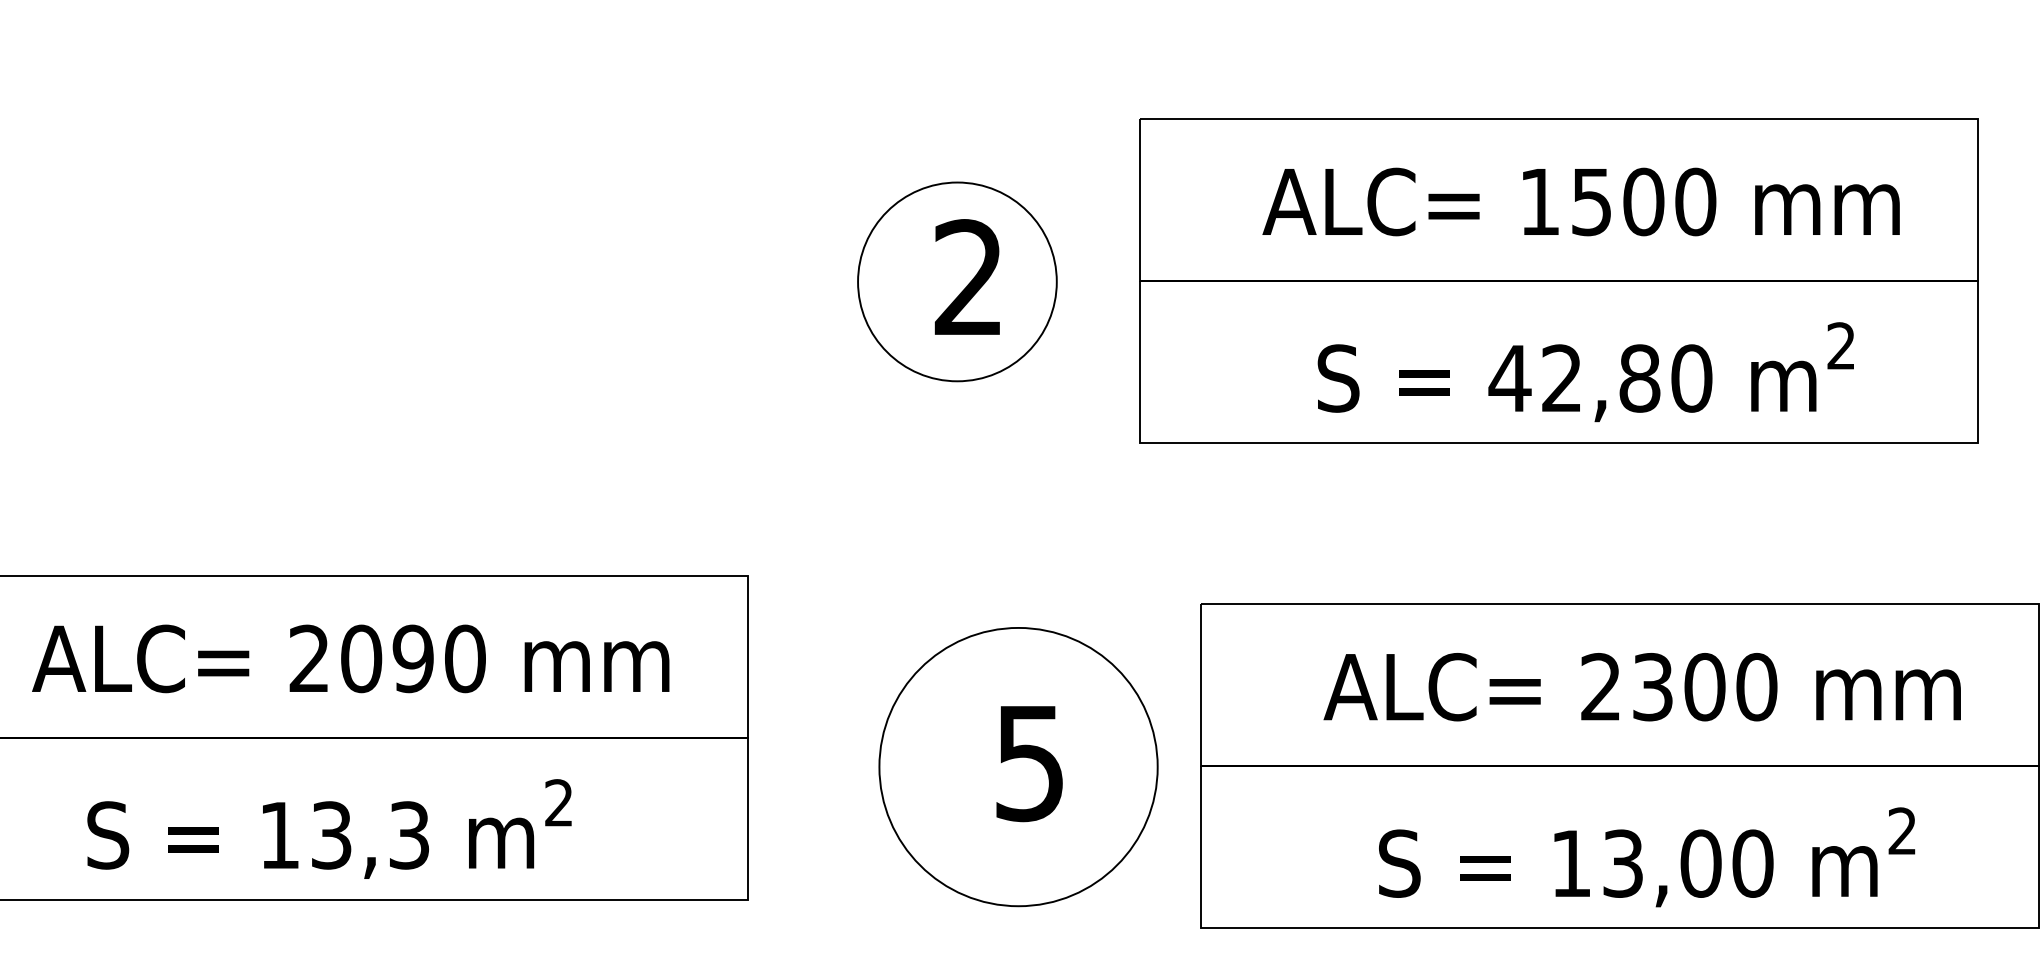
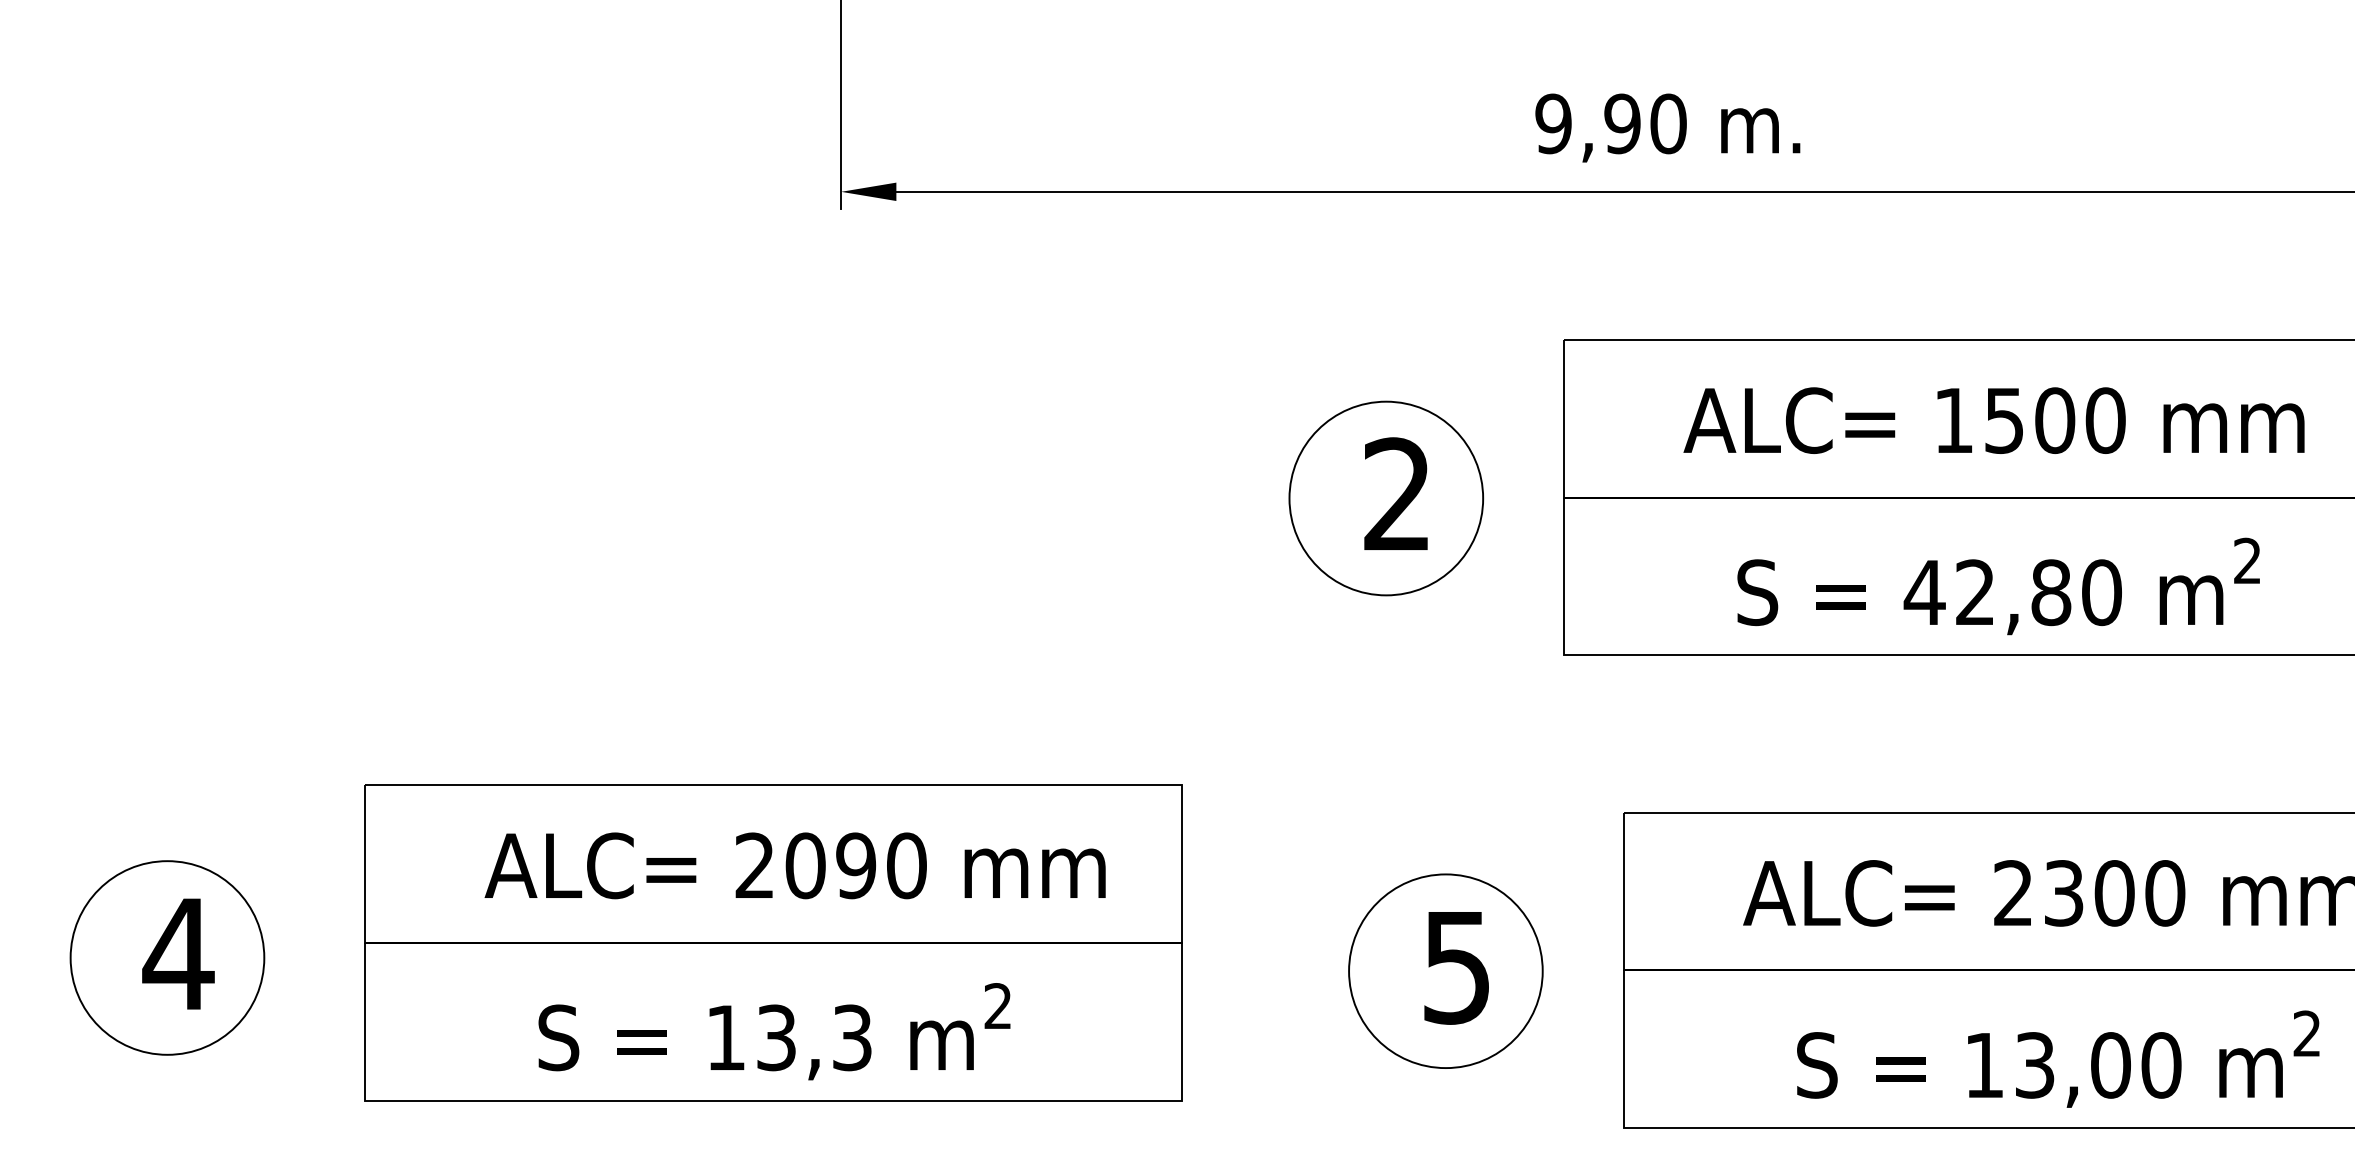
circle: (1018, 767) -> (1445, 971), size x0.71

